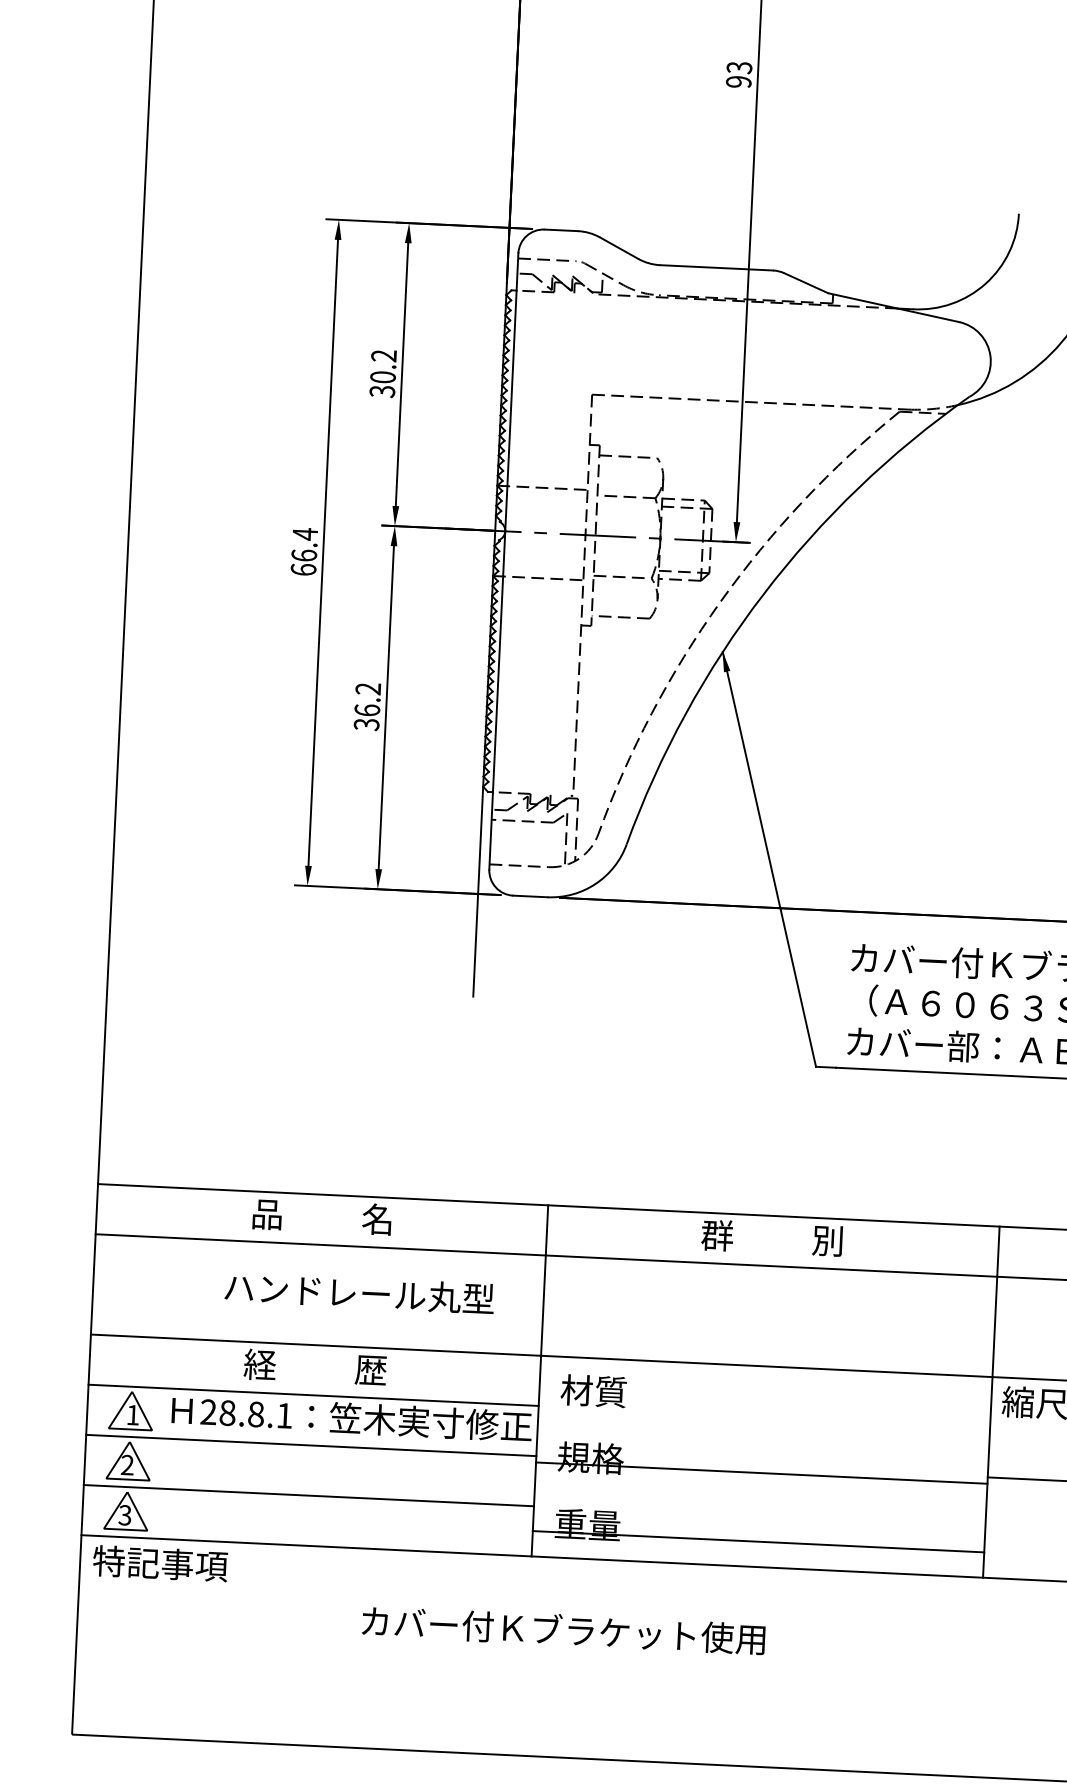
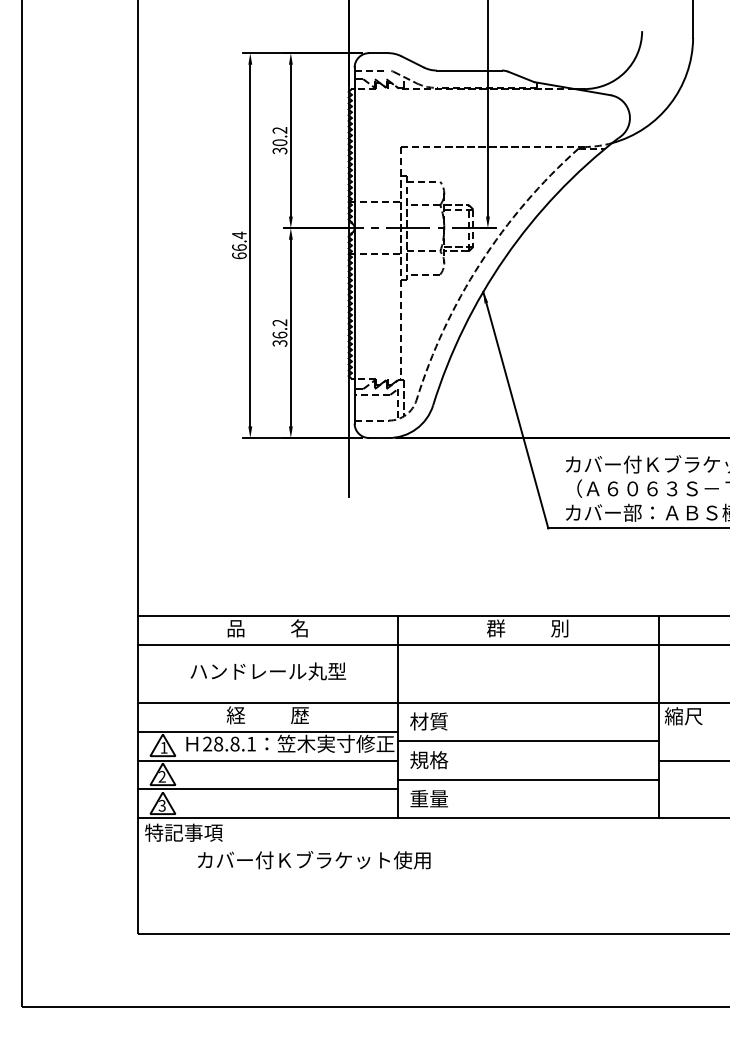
text: (359, 1293) -> (268, 671), moved
line: (760, 1473) -> (527, 741), moved
line: (757, 1541) -> (527, 779), moved
text: (564, 1630) -> (314, 860), moved

